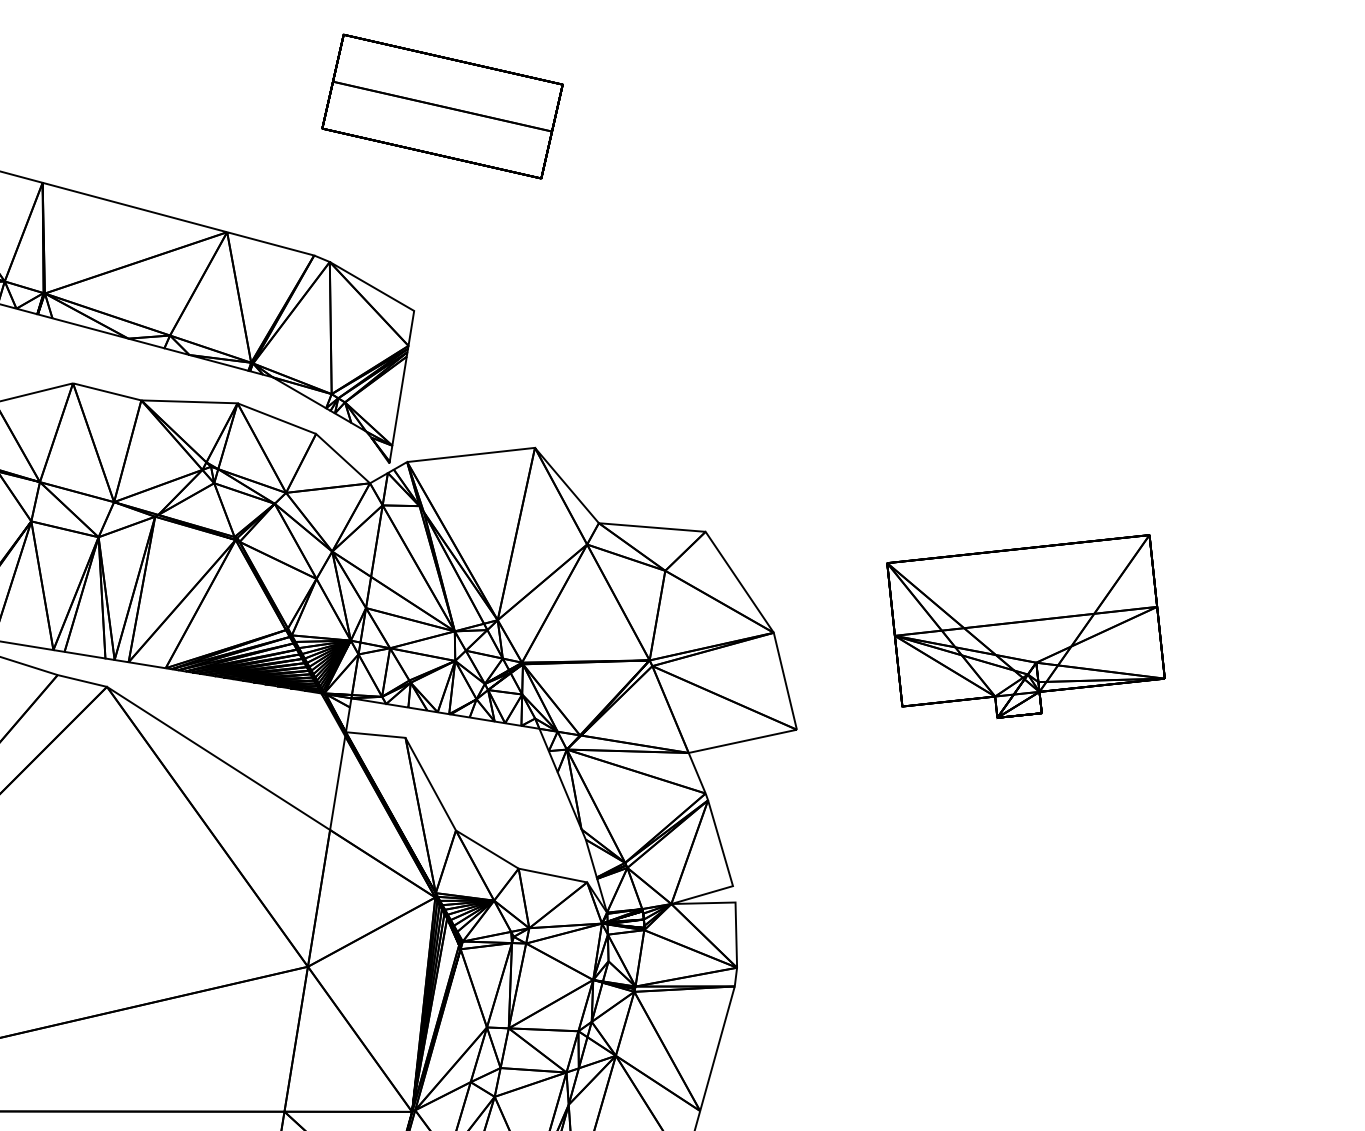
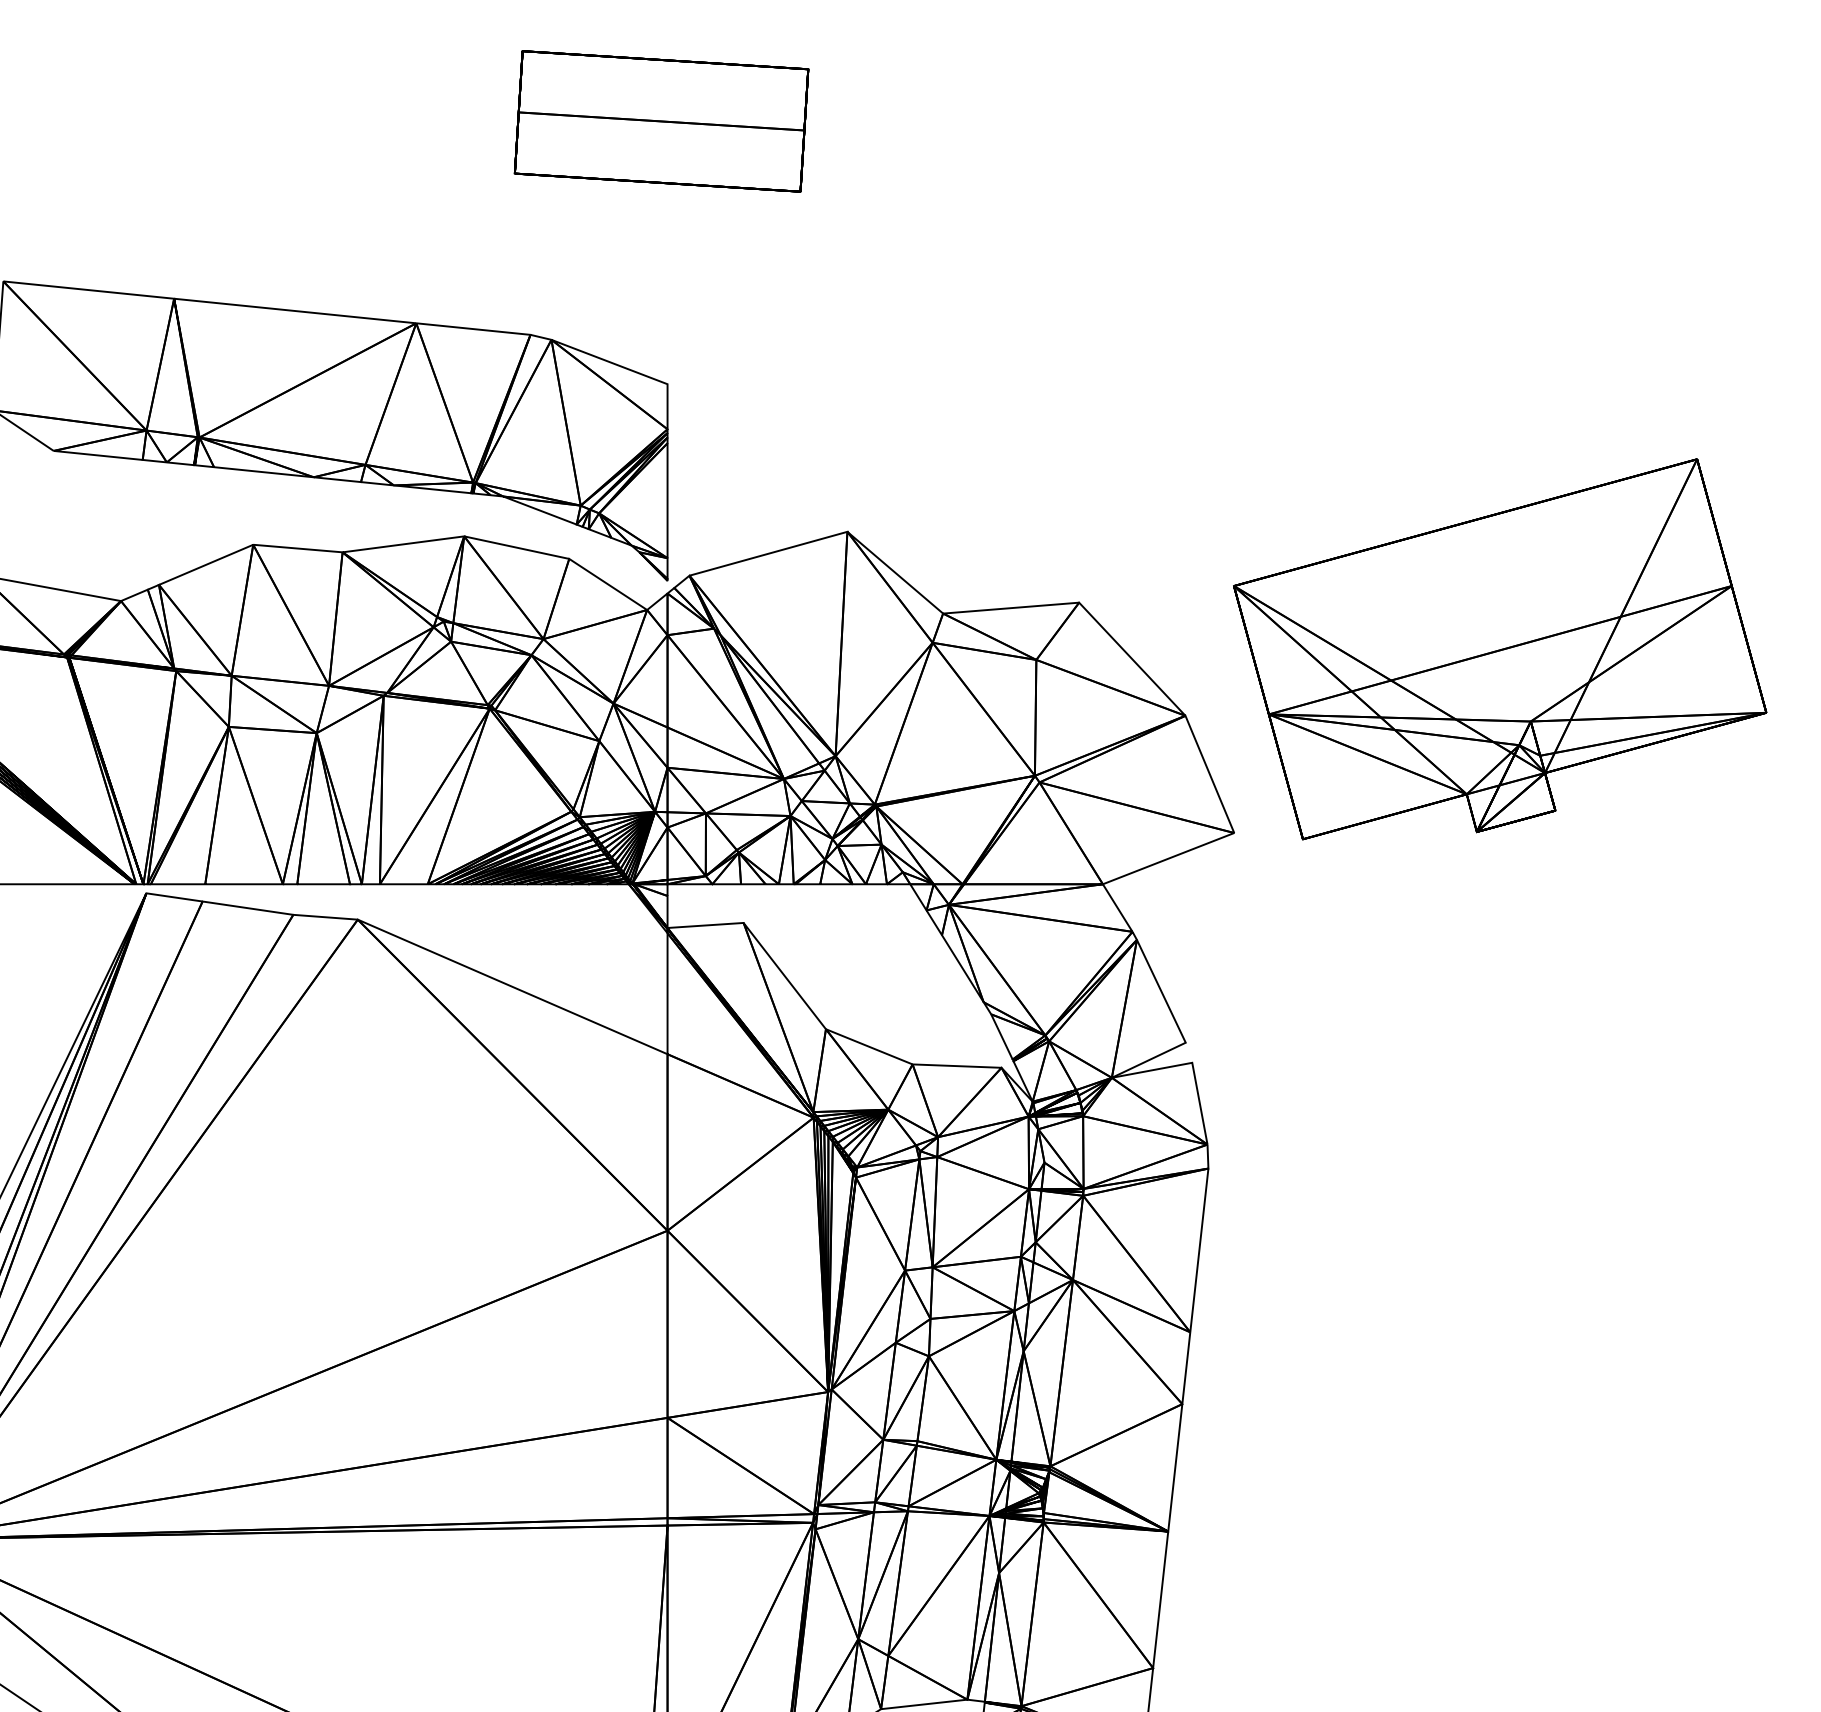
part: (1026, 620) -> (1500, 649), size x1.43

